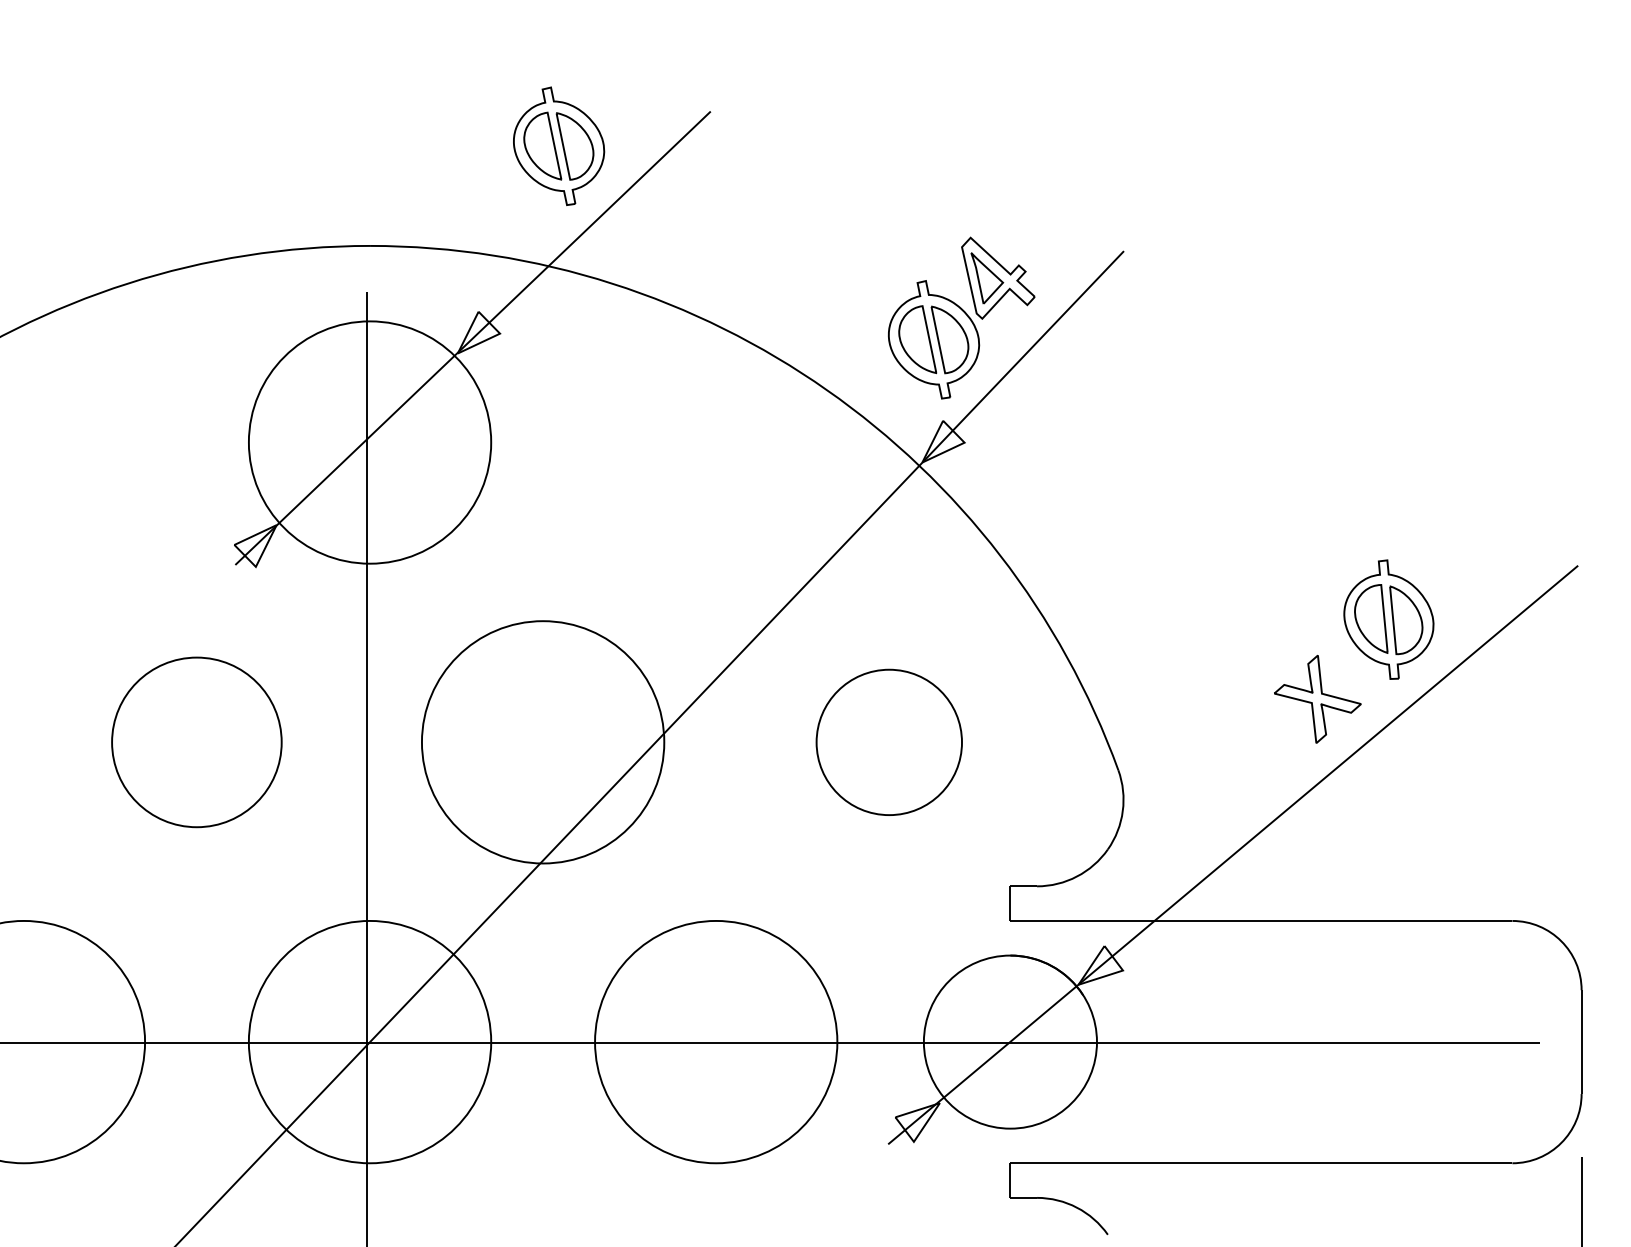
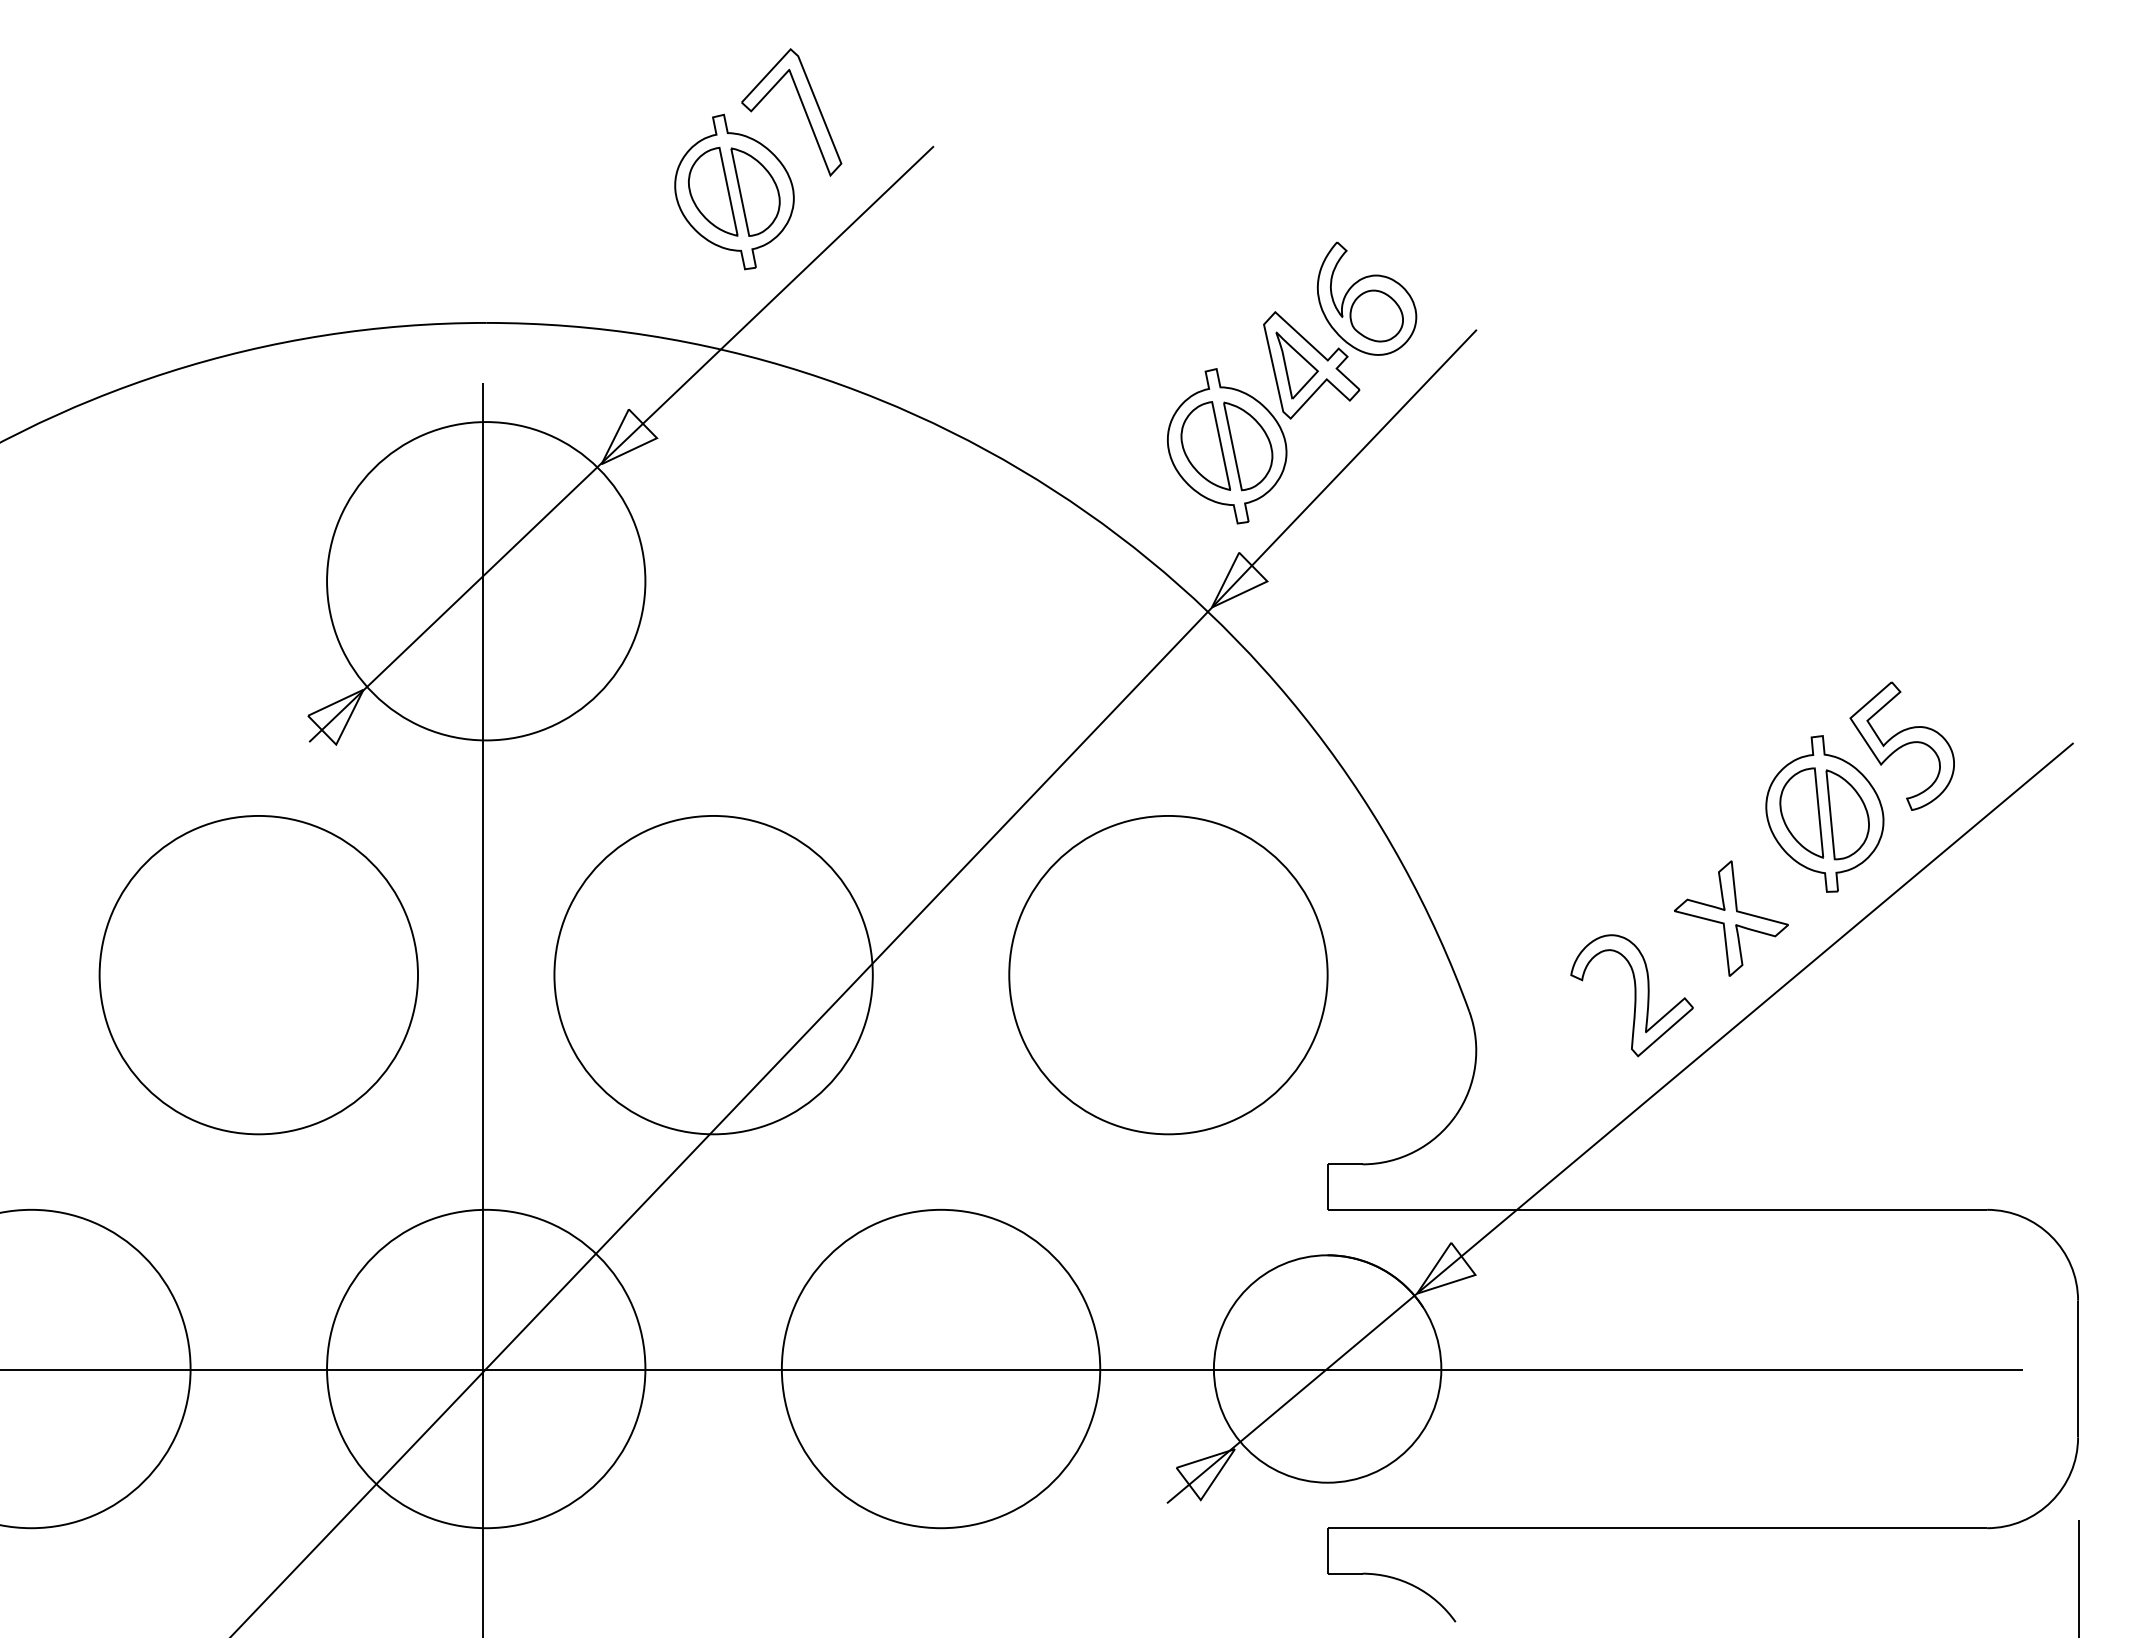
part: (611, 83) -> (803, 109), added
part: (1040, 227) -> (1366, 298), added
part: (1447, 567) -> (1901, 745), added
part: (196, 742) -> (258, 975), size x1.43
part: (889, 742) -> (1168, 975), size x1.67
part: (1241, 757) -> (1631, 995), added

